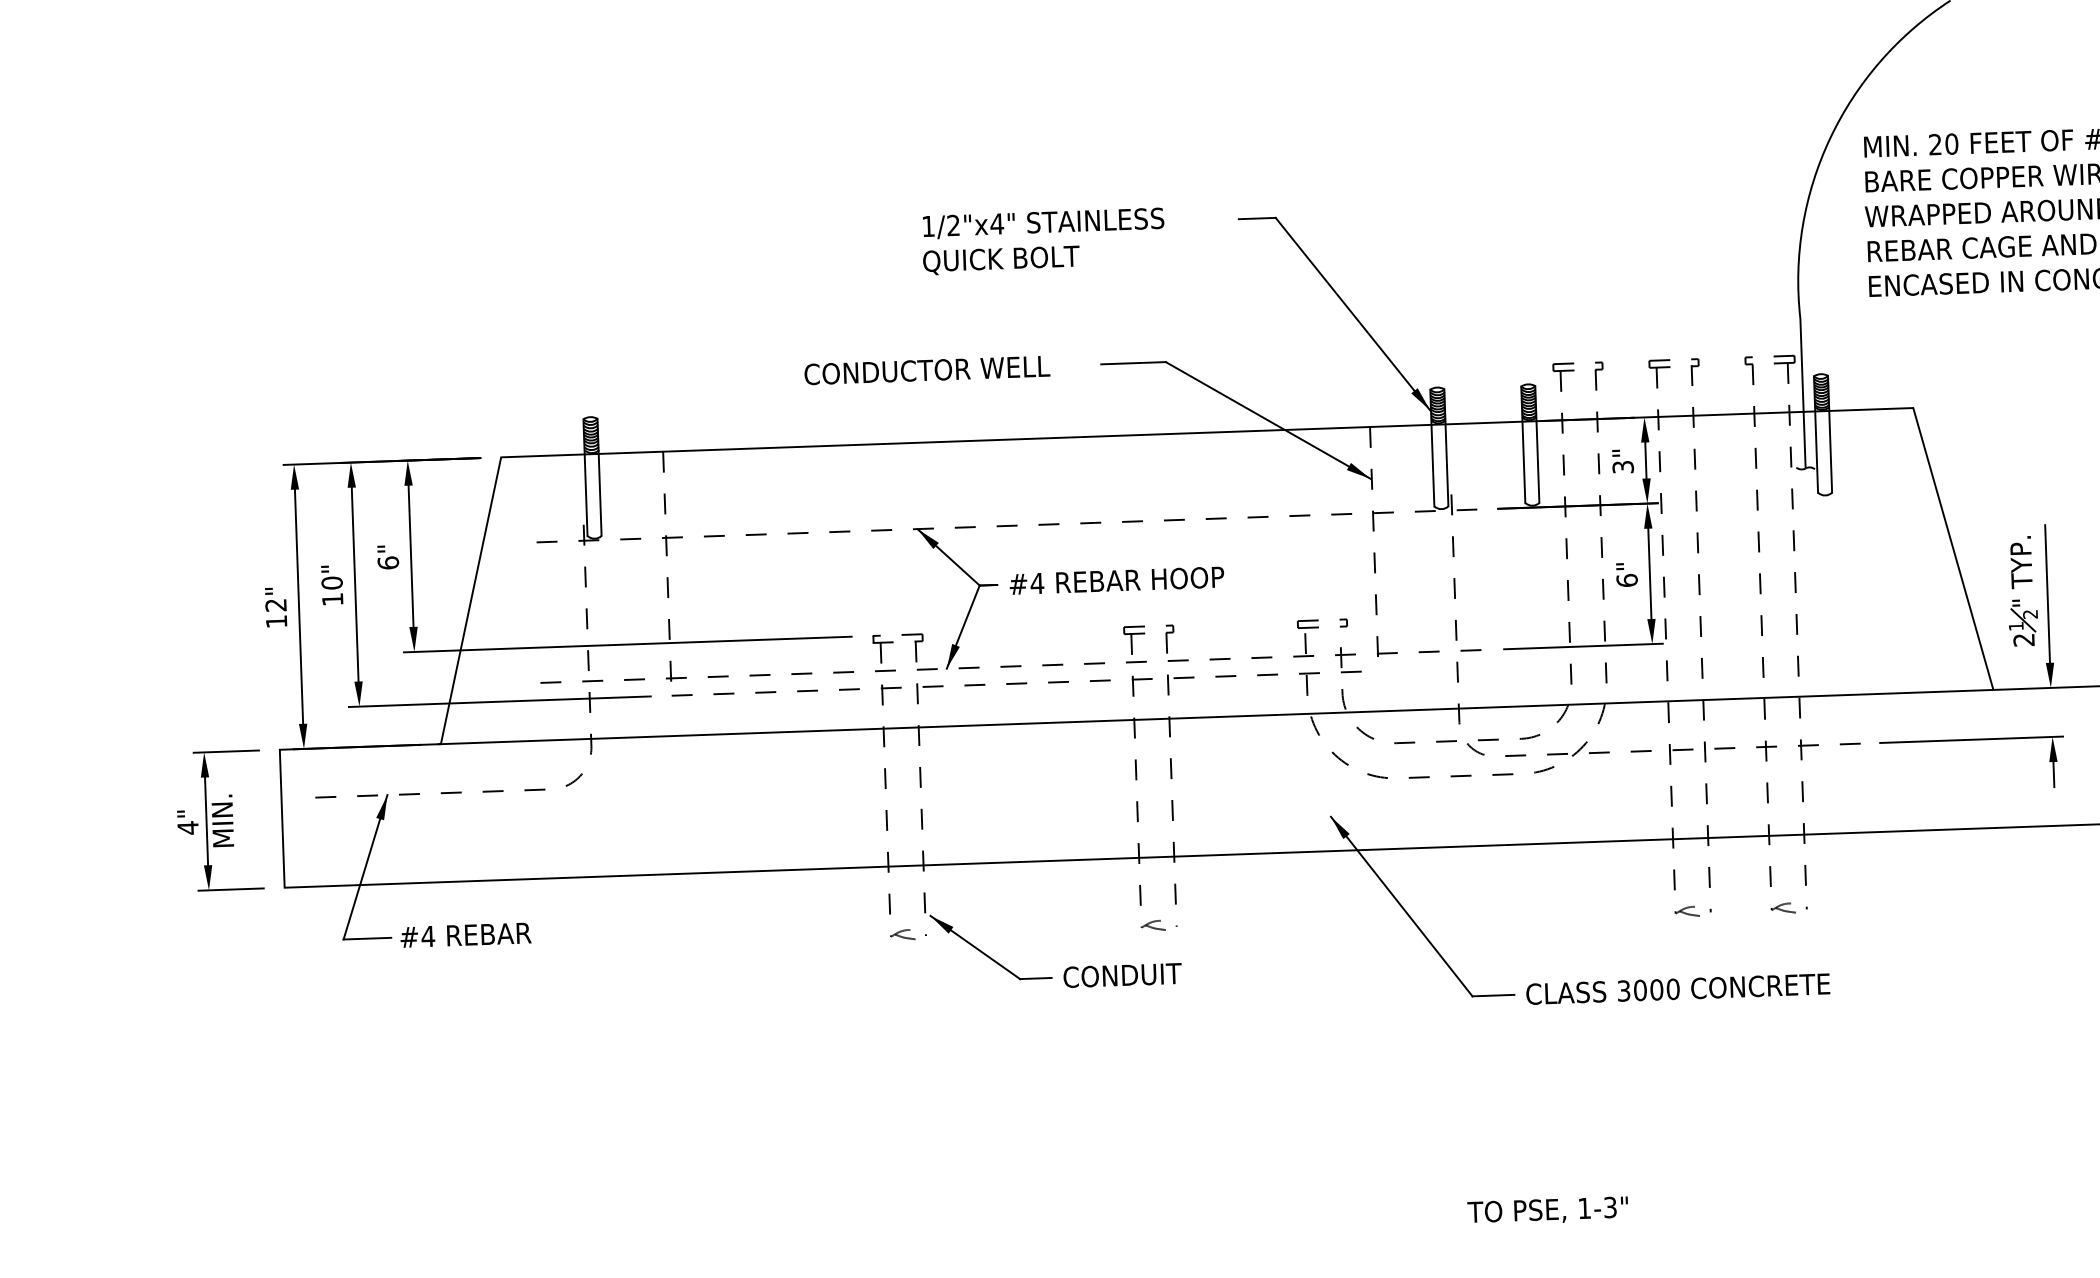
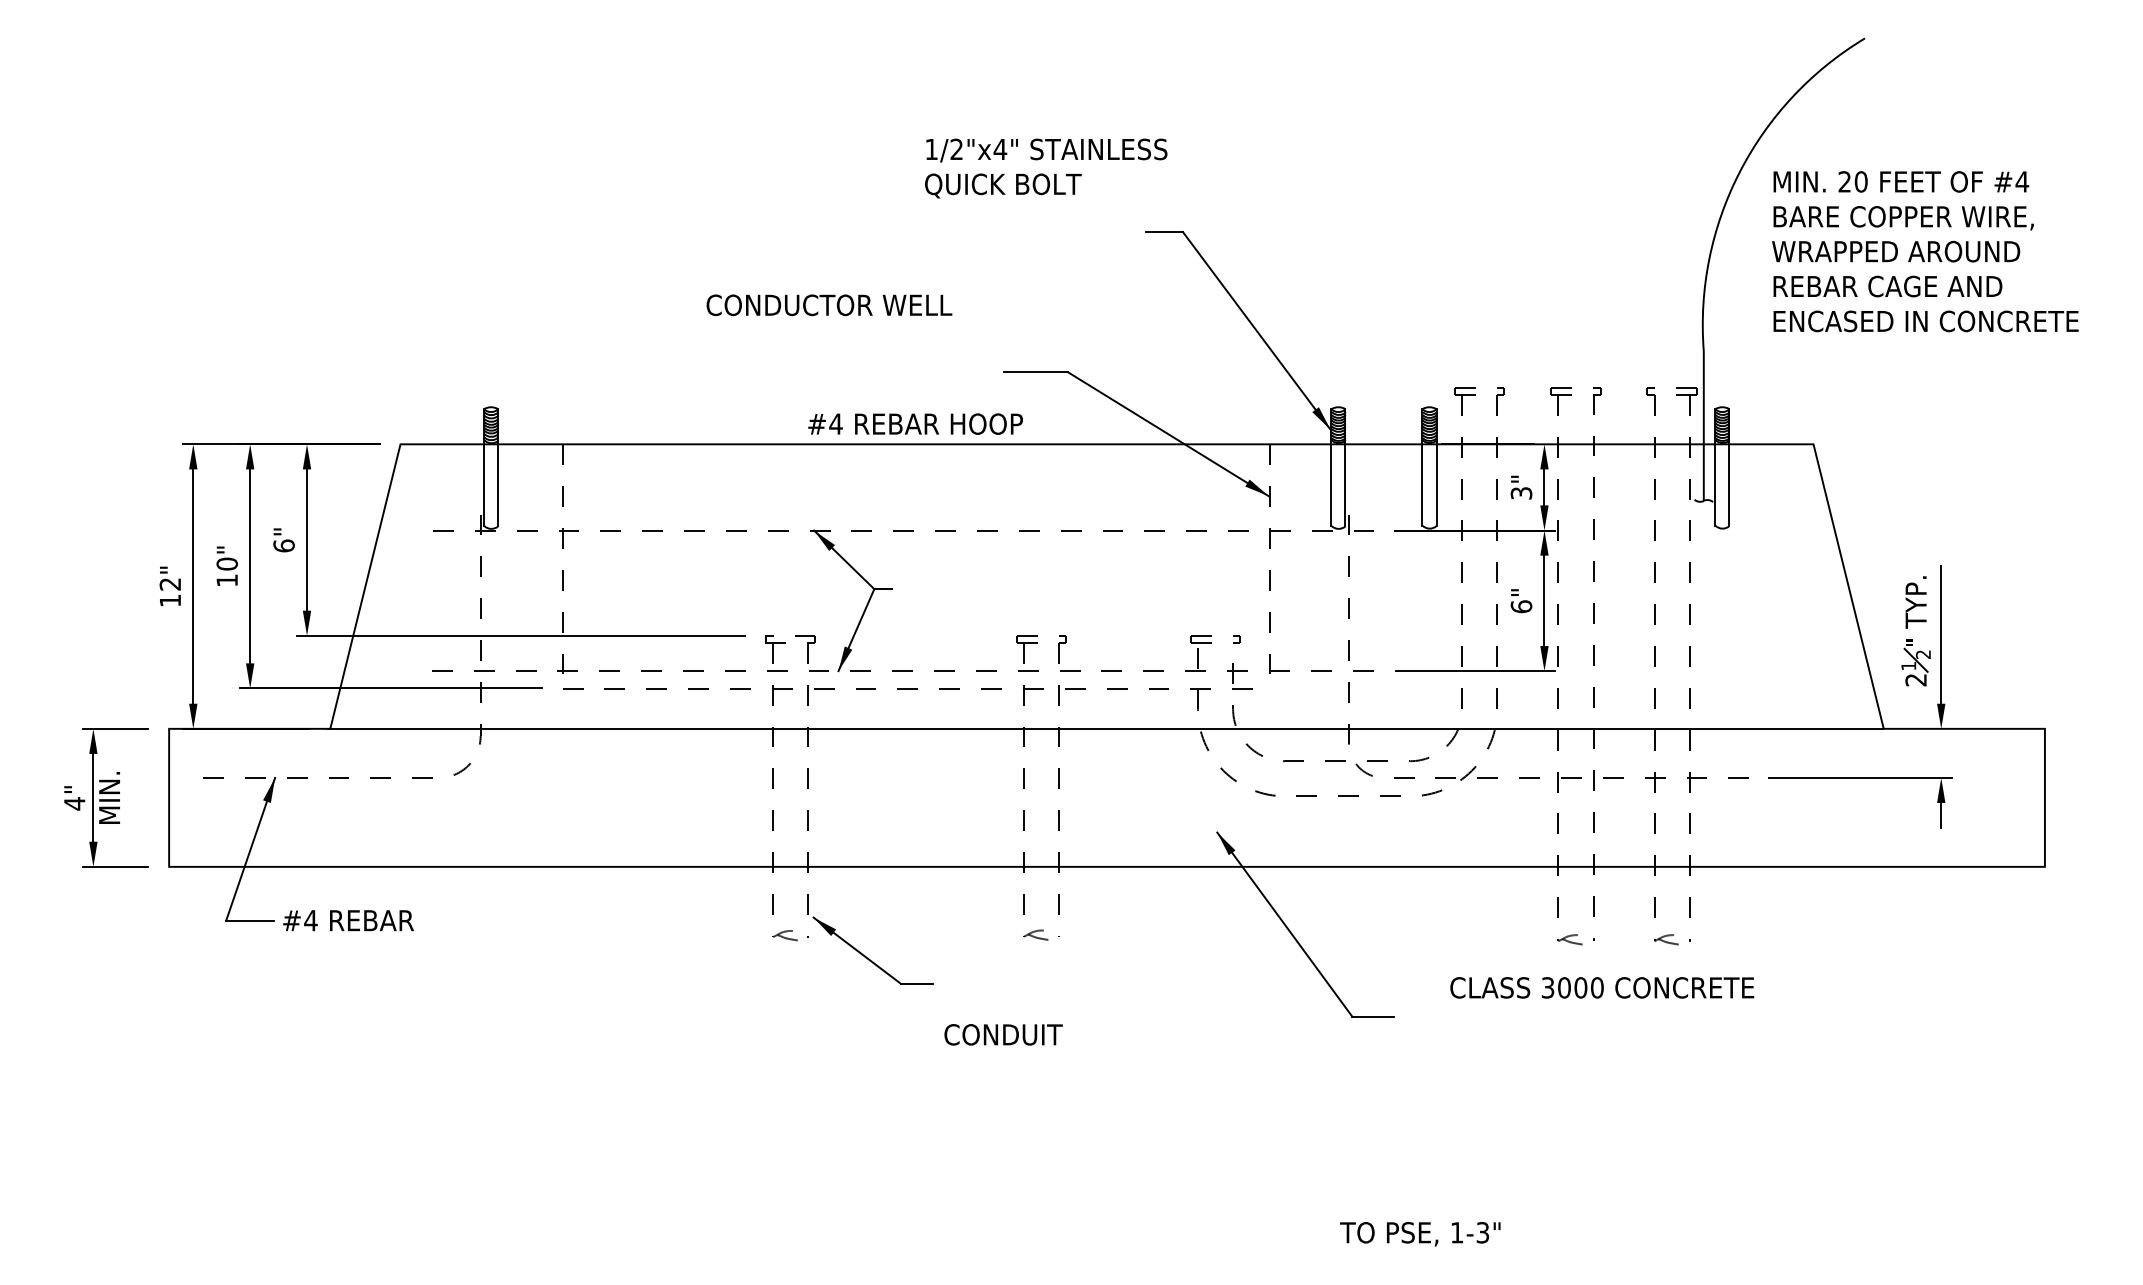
text: (1043, 241) -> (1046, 168), moved
text: (927, 370) -> (829, 305), moved
text: (1116, 580) -> (915, 423), moved
text: (1122, 975) -> (1003, 1034), moved
text: (1678, 988) -> (1602, 987), moved

